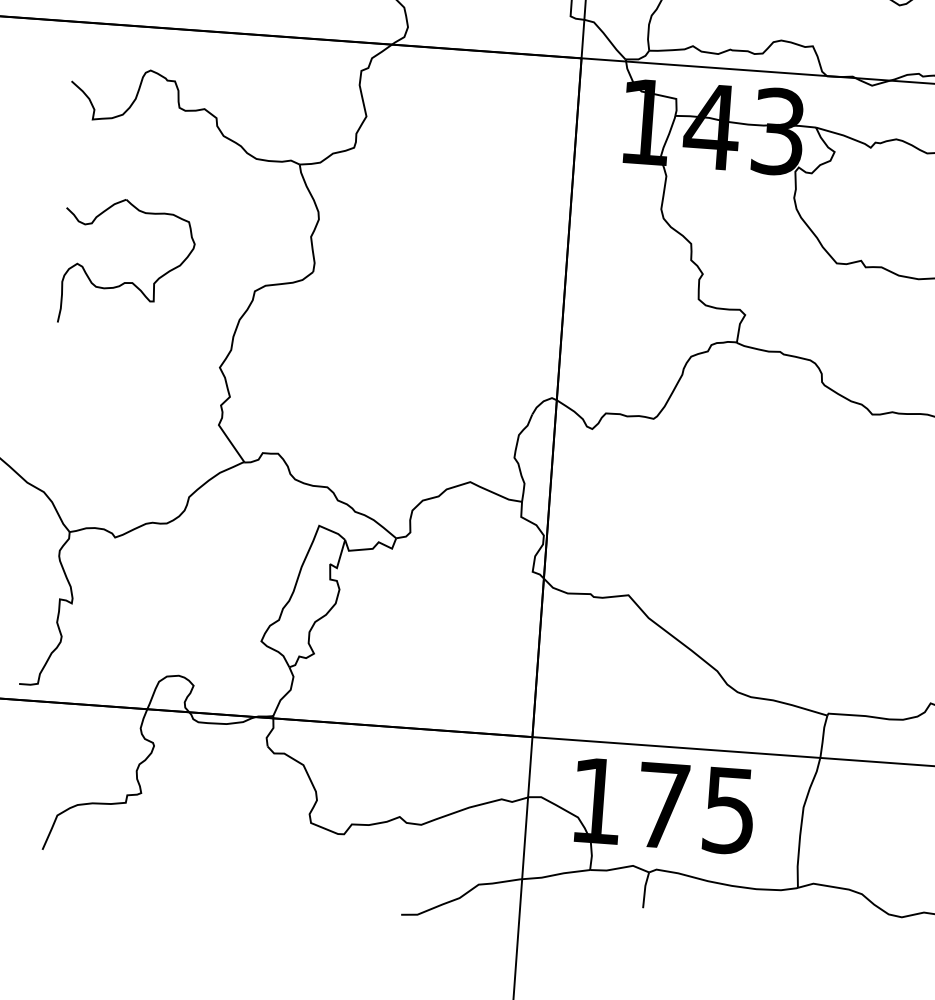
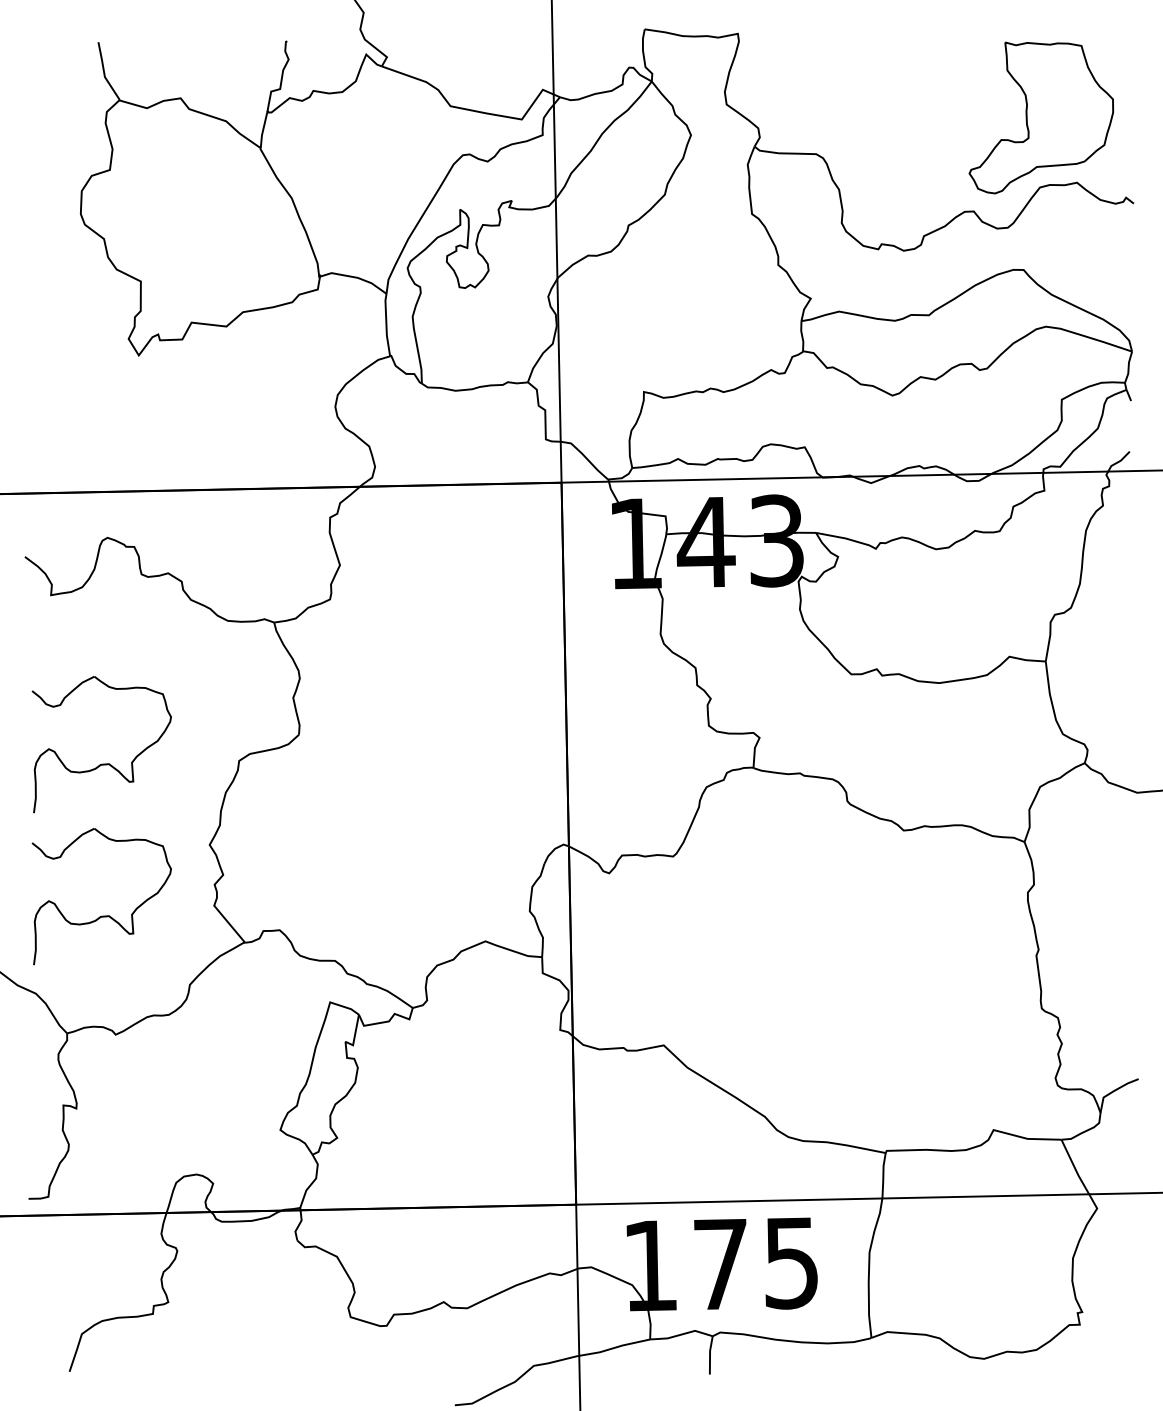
part: (112, 424) -> (101, 915), added

